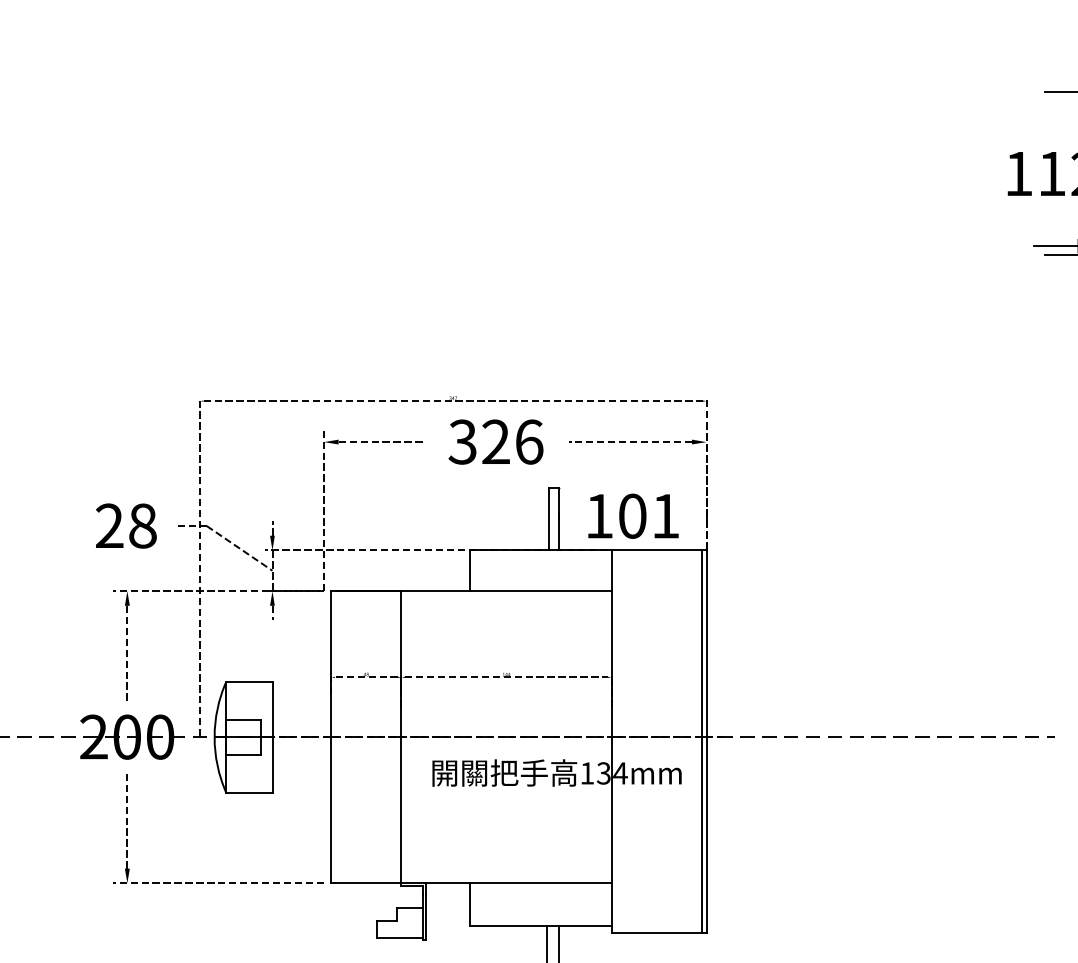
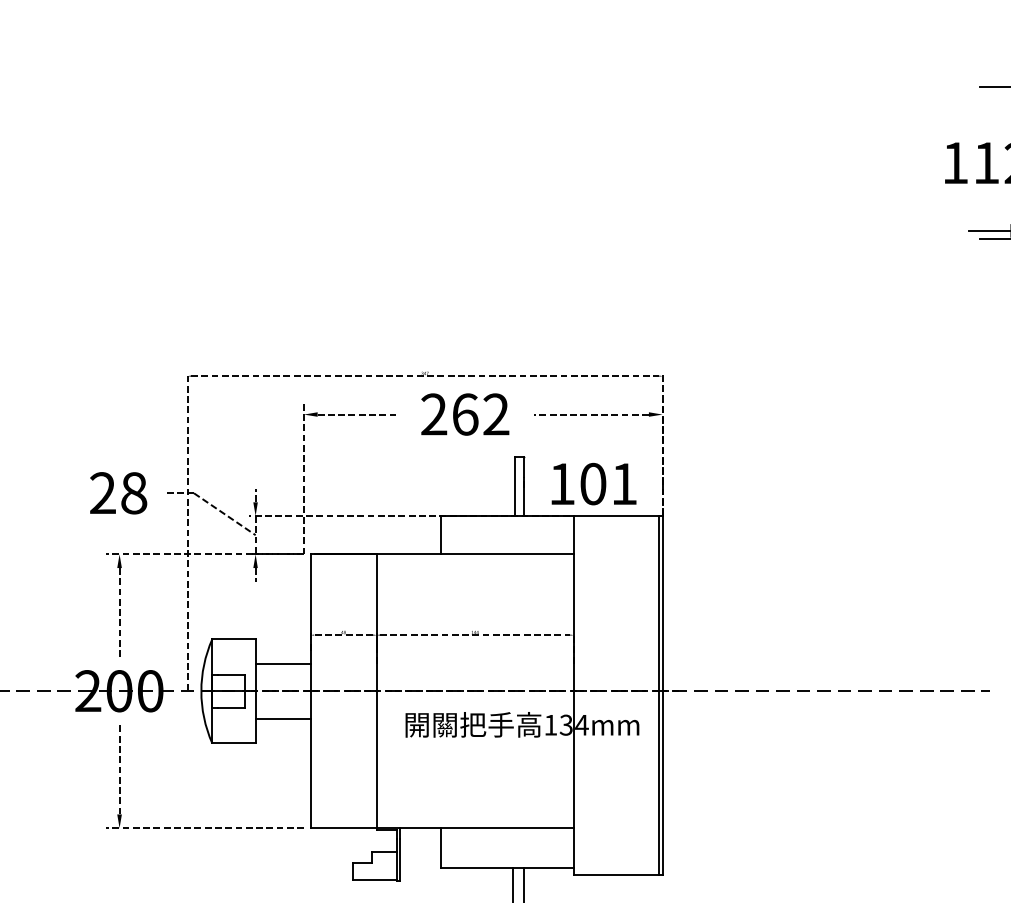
text: (495, 442) -> (464, 414), 326 -> 262
line: (302, 707) -> (283, 663), added
line: (302, 766) -> (283, 718), added

